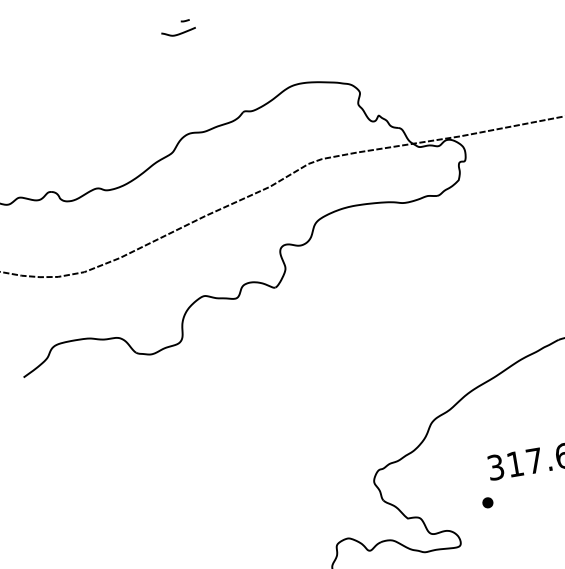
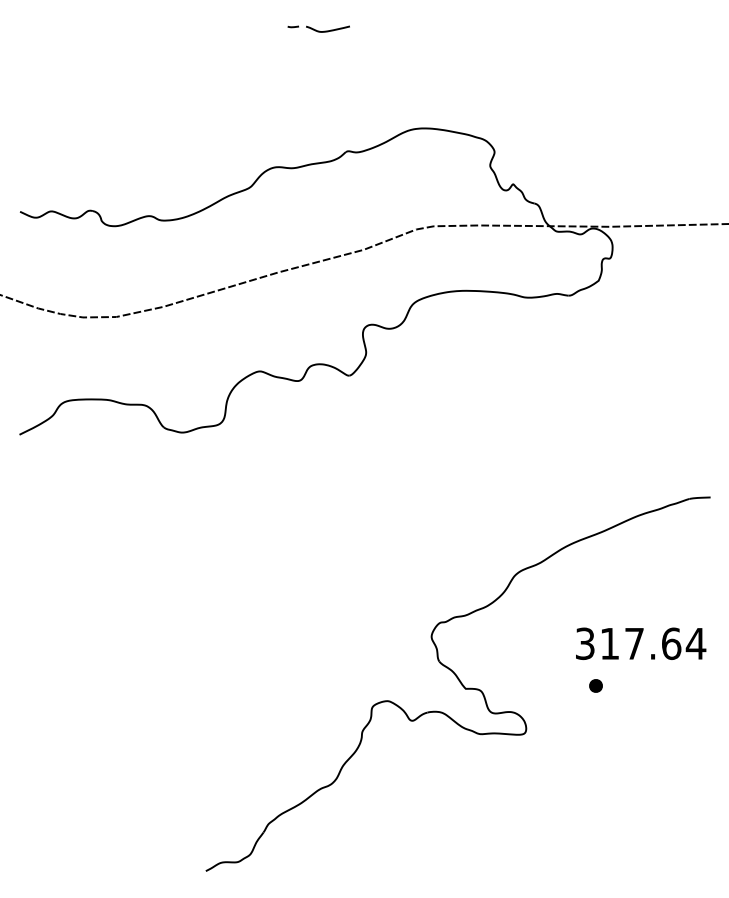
curve: (178, 33) -> (327, 30), moved
part: (487, 502) -> (595, 685), moved

